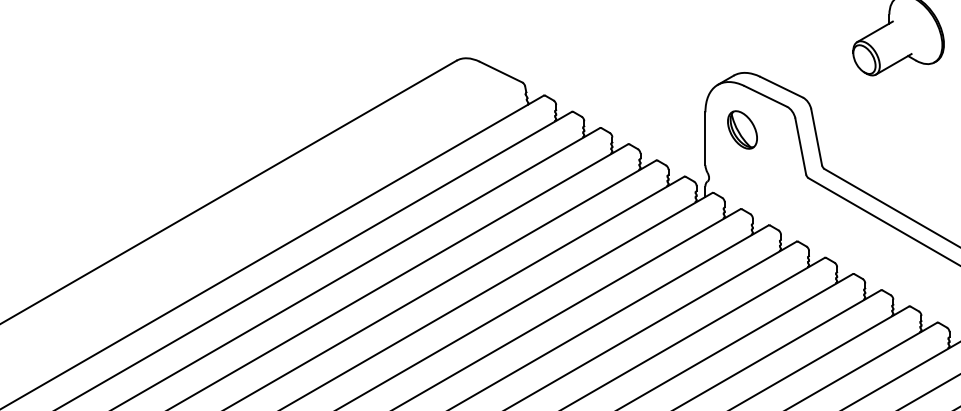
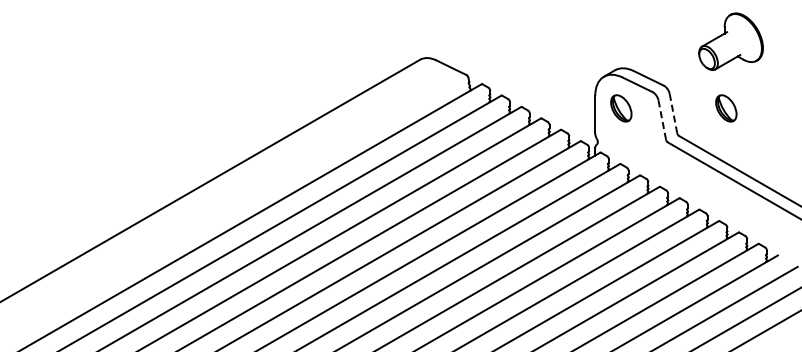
part: (892, 130) -> (726, 108), added
line: (816, 137) -> (673, 113), solid -> dashed
line: (801, 145) -> (662, 119), solid -> dashed

